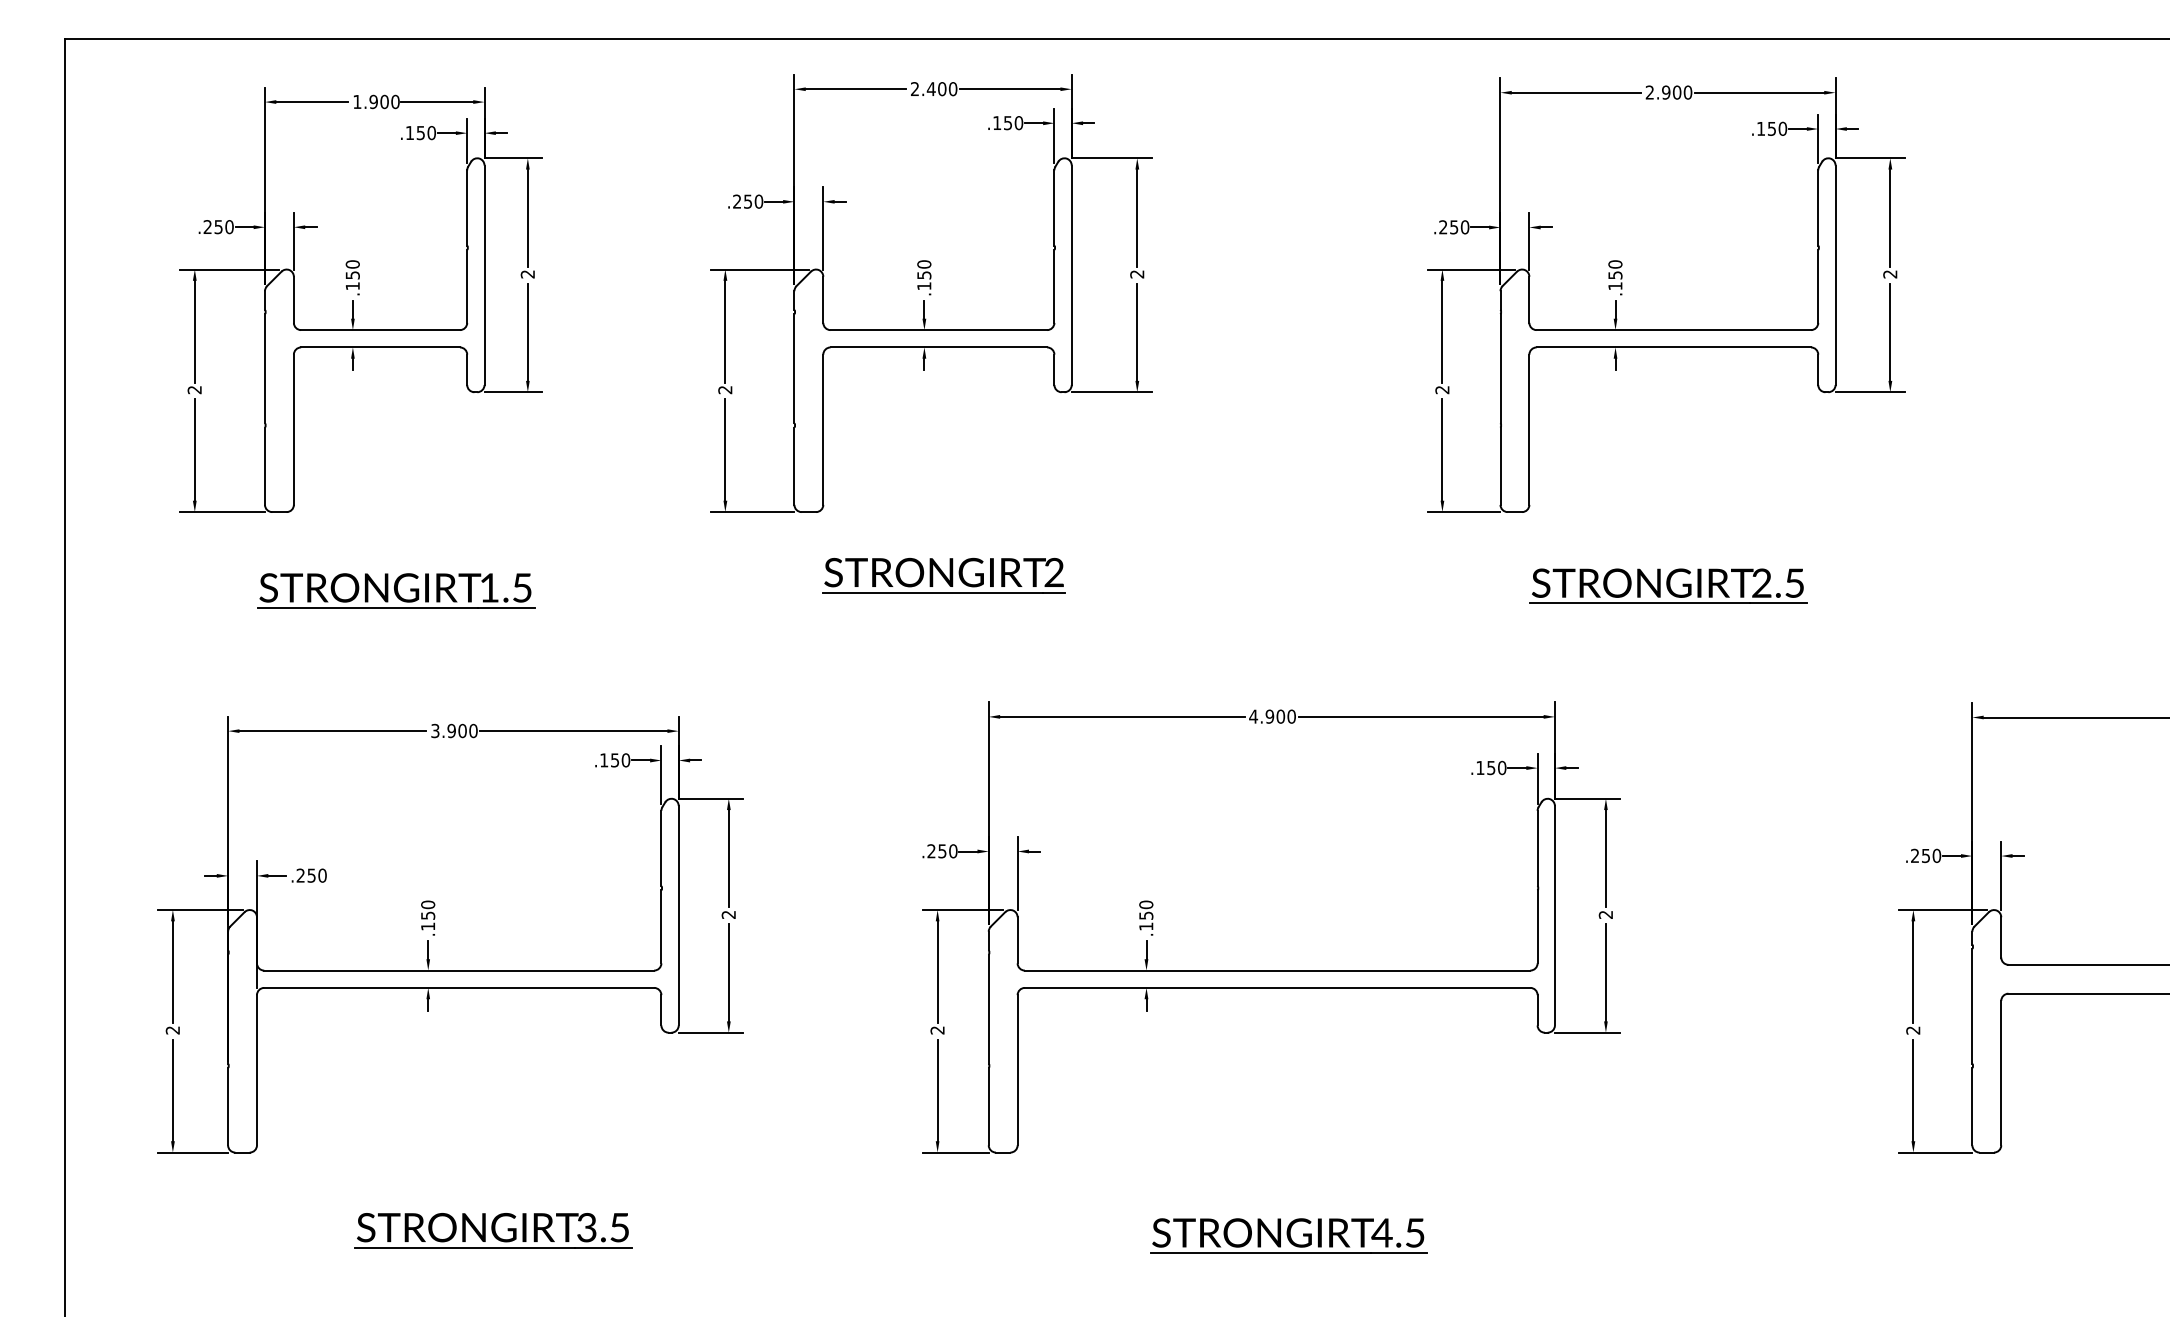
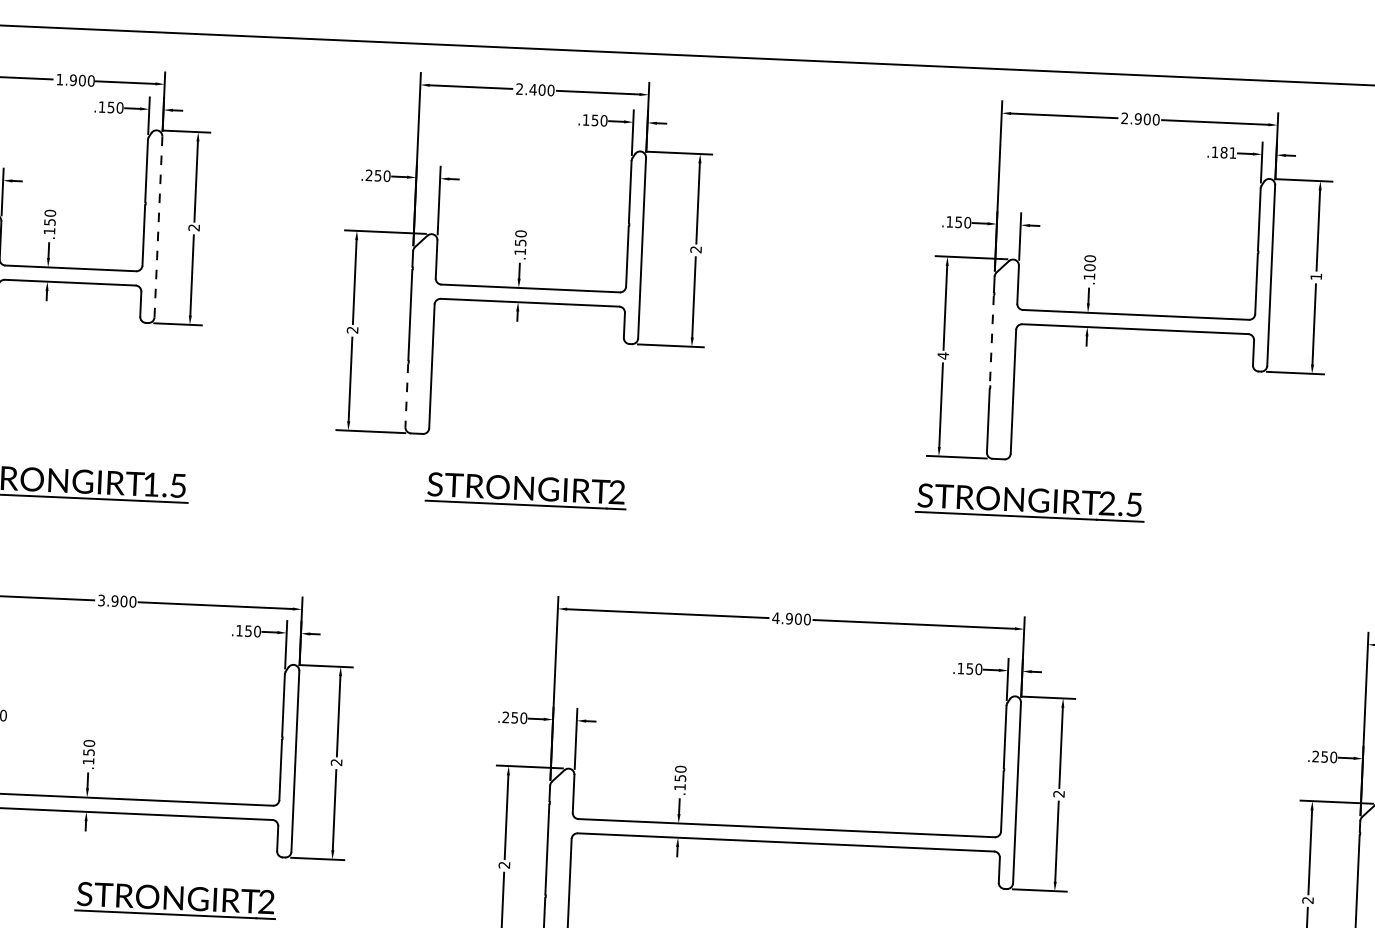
text: (1777, 128) -> (1228, 152), .150 -> .181
text: (1443, 227) -> (949, 222), .250 -> .150
text: (1890, 274) -> (1316, 276), 2 -> 1
line: (484, 275) -> (158, 227), solid -> dashed
text: (1615, 275) -> (1089, 267), .150 -> .100
line: (1500, 368) -> (991, 340), solid -> dashed
text: (1442, 389) -> (943, 355), 2 -> 4
line: (794, 466) -> (406, 395), solid -> dashed
part: (1668, 585) -> (1030, 502), moved
part: (540, 1090) -> (175, 900), added

